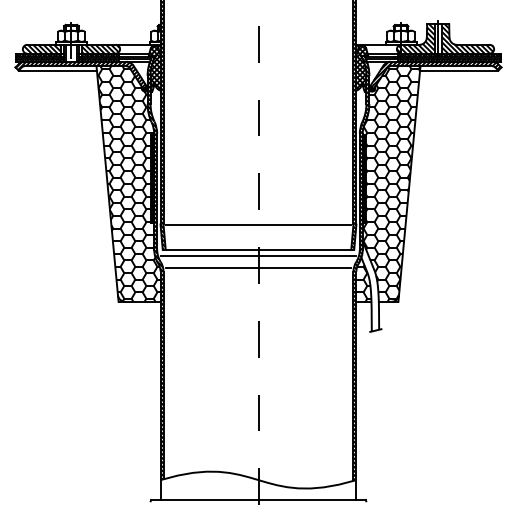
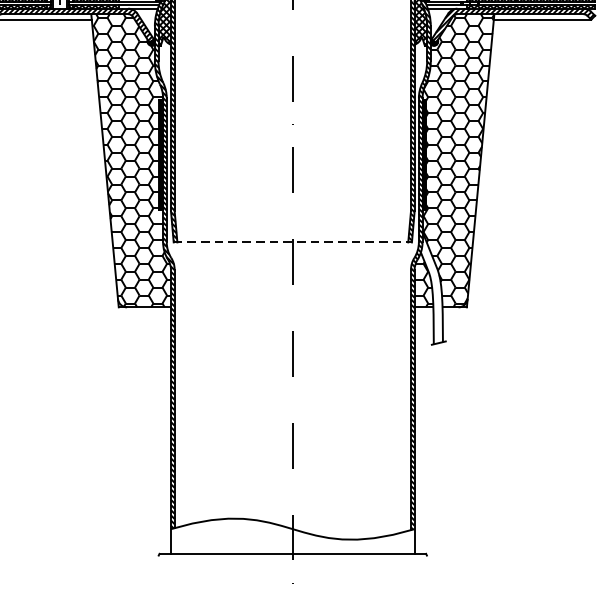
line: (258, 224) -> (292, 211), removed
line: (258, 249) -> (292, 242), solid -> dashed
line: (258, 256) -> (292, 250), removed
line: (258, 267) -> (292, 264), removed

